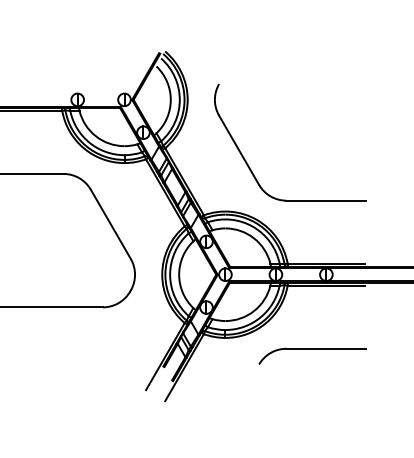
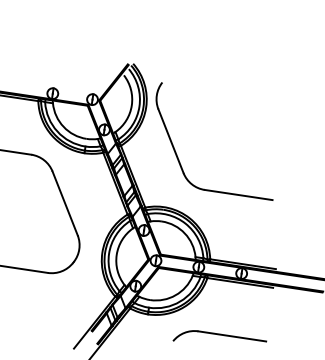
part: (250, 167) -> (178, 157), moved

